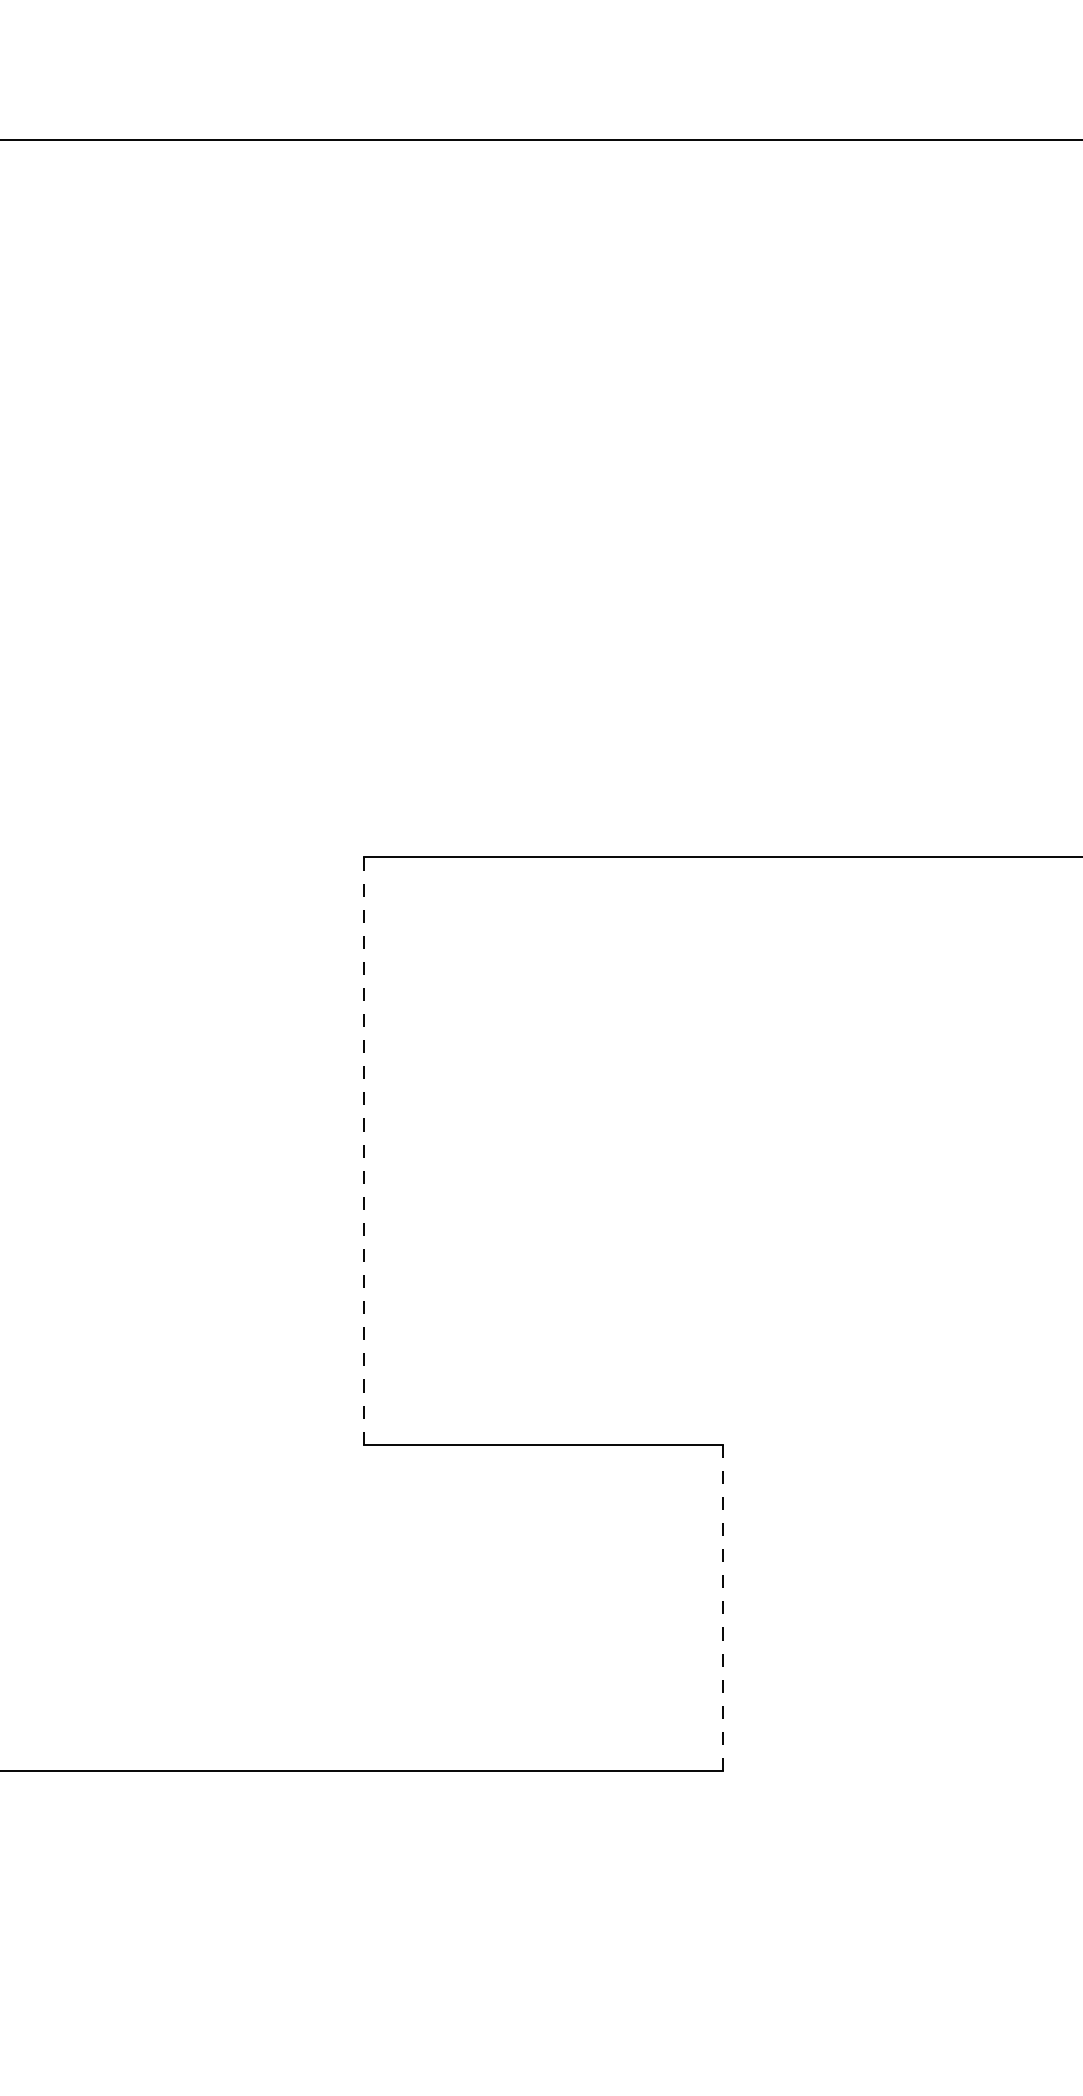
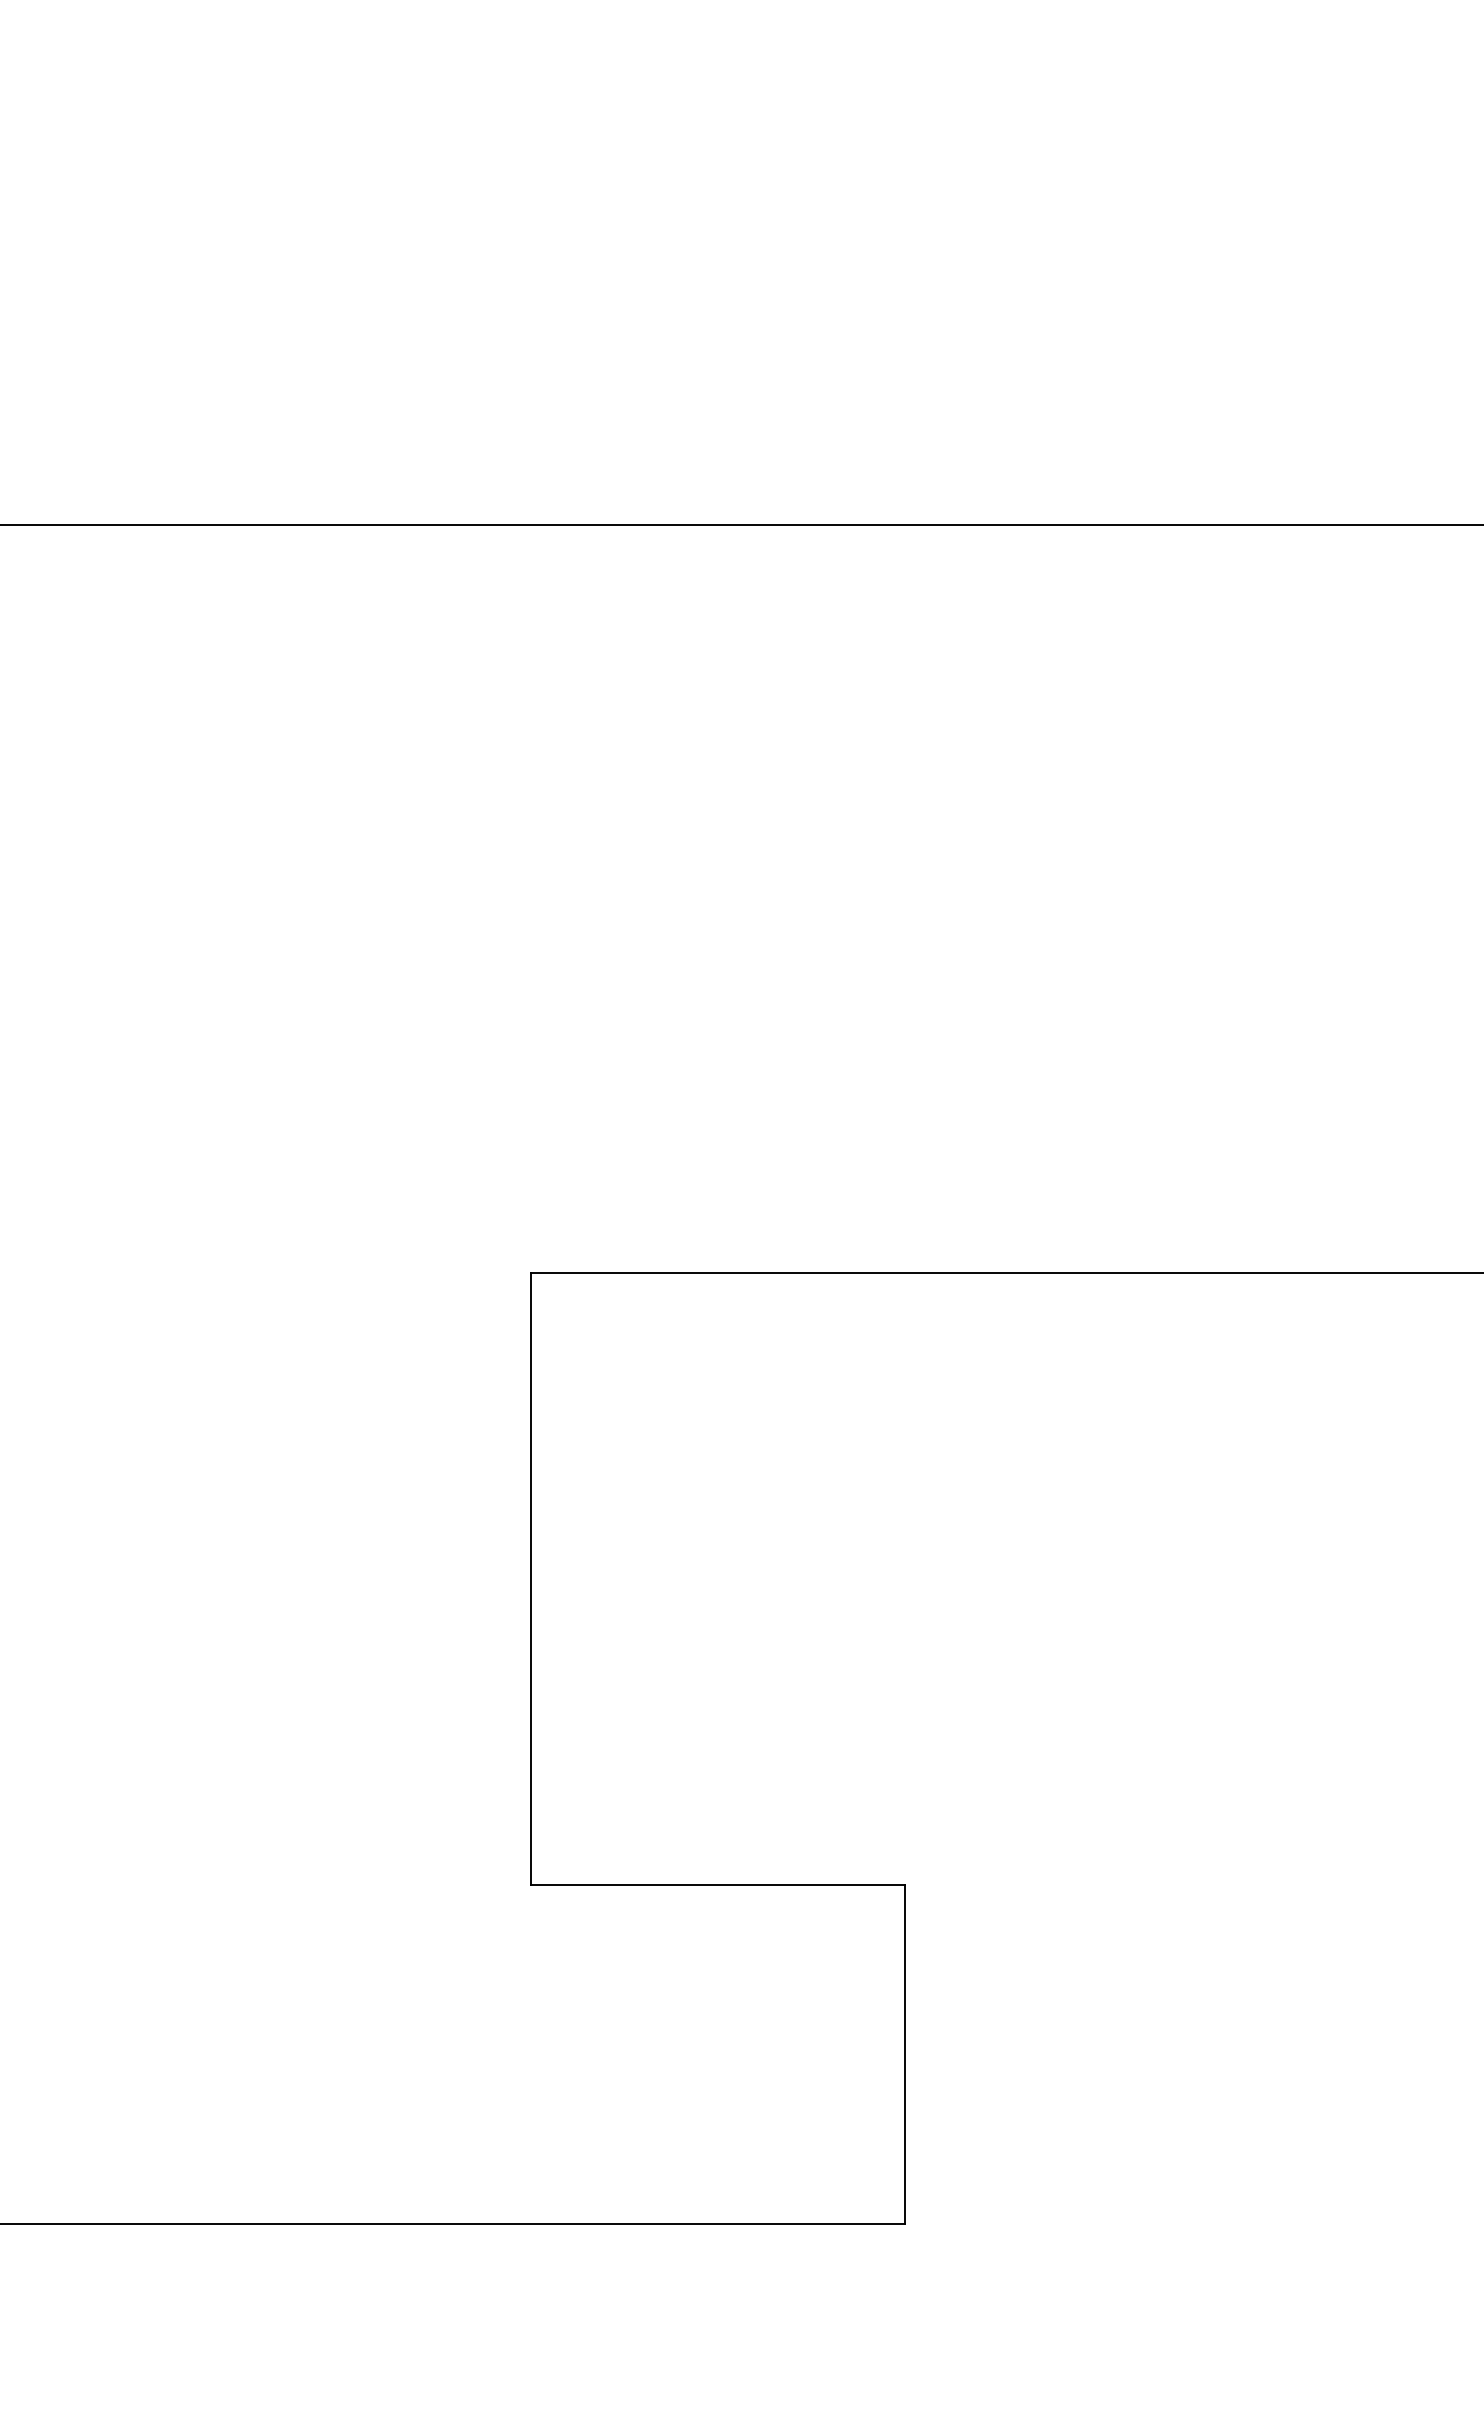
line: (363, 1150) -> (531, 1578), dashed -> solid
line: (723, 1607) -> (905, 2054), dashed -> solid

